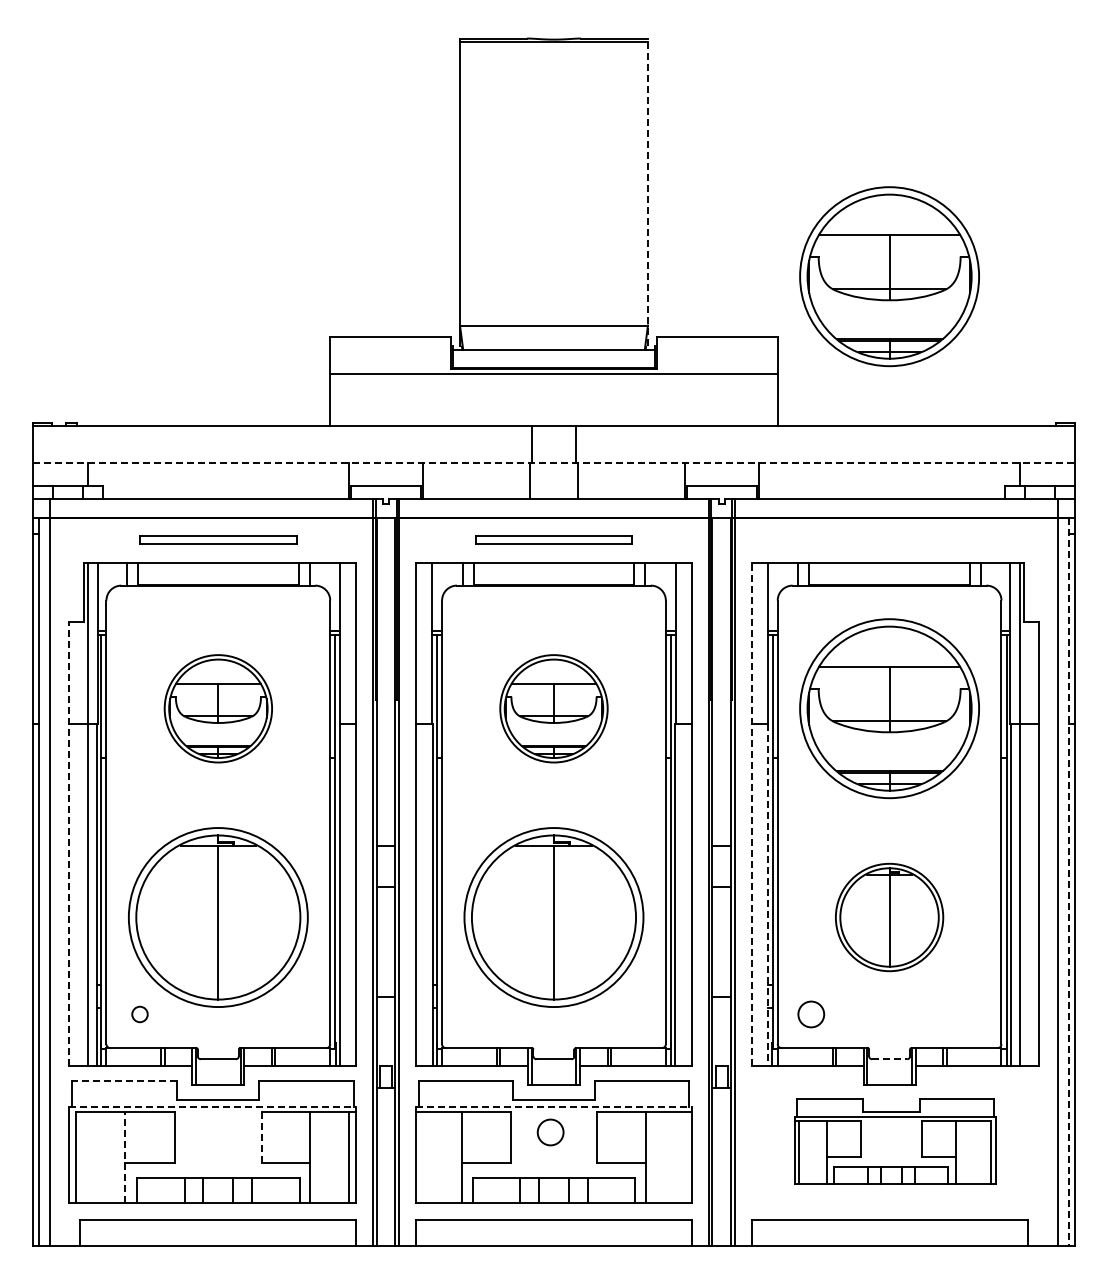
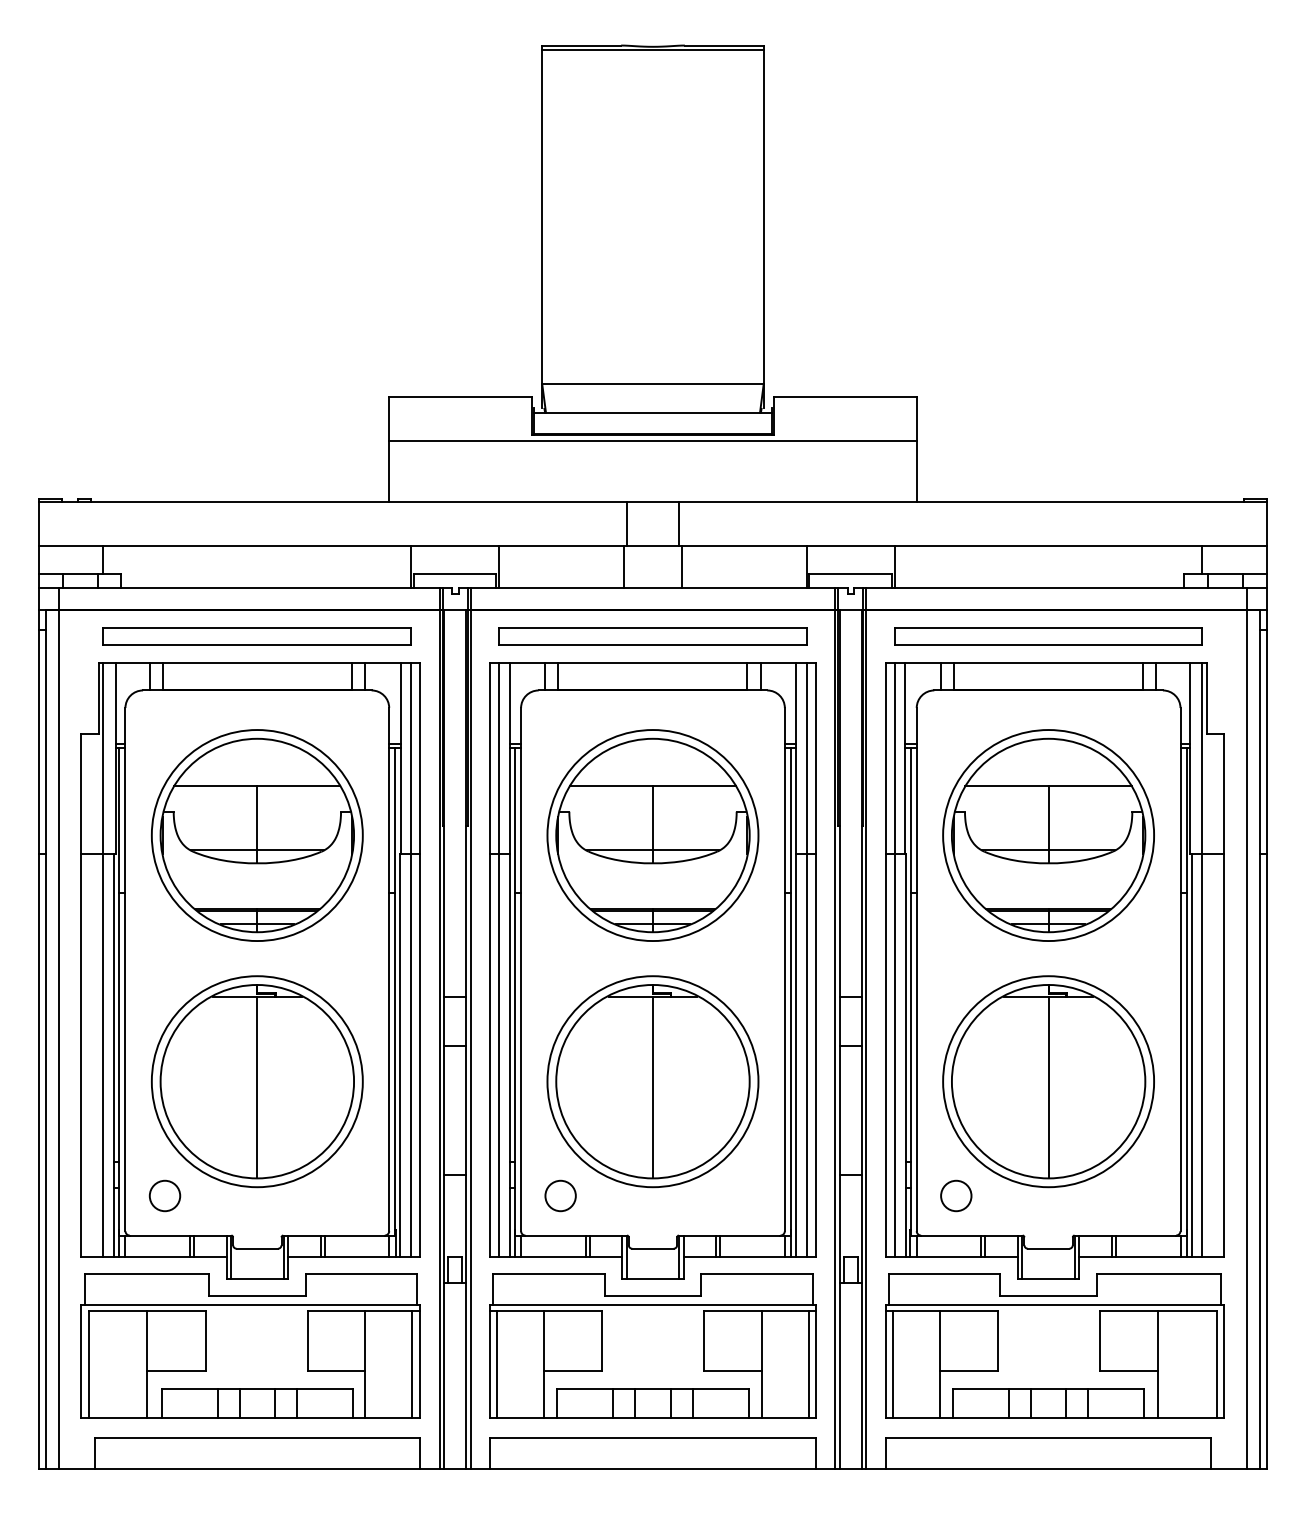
line: (647, 192) -> (763, 227), dashed -> solid
part: (889, 276) -> (1048, 326), removed
line: (553, 463) -> (652, 546), dashed -> solid
part: (218, 539) -> (257, 636), size x1.67
part: (553, 539) -> (652, 636), size x1.67
part: (889, 539) -> (1048, 636), added
part: (218, 708) -> (257, 835), size x1.67
part: (553, 708) -> (652, 835), size x1.67
line: (348, 813) -> (410, 959), added
line: (423, 813) -> (499, 959), added
line: (684, 813) -> (806, 959), added
line: (759, 813) -> (895, 959), added
line: (751, 814) -> (885, 960), dashed -> solid
line: (69, 844) -> (81, 995), dashed -> solid
line: (1068, 882) -> (1259, 1040), dashed -> solid
line: (768, 895) -> (905, 1055), dashed -> solid
part: (889, 917) -> (1048, 1081), size x1.67
circle: (139, 1014) -> (164, 1196), size x1.67
line: (889, 1059) -> (1048, 1249), dashed -> solid
line: (124, 1080) -> (146, 1273), dashed -> solid
line: (212, 1106) -> (250, 1304), dashed -> solid
line: (553, 1106) -> (652, 1304), dashed -> solid
circle: (550, 1132) -> (560, 1196), moved
line: (261, 1137) -> (308, 1341), dashed -> solid
part: (895, 1141) -> (1055, 1345), size x1.43
line: (124, 1156) -> (146, 1363), dashed -> solid
line: (421, 1157) -> (496, 1364), added
line: (686, 1157) -> (809, 1364), added

